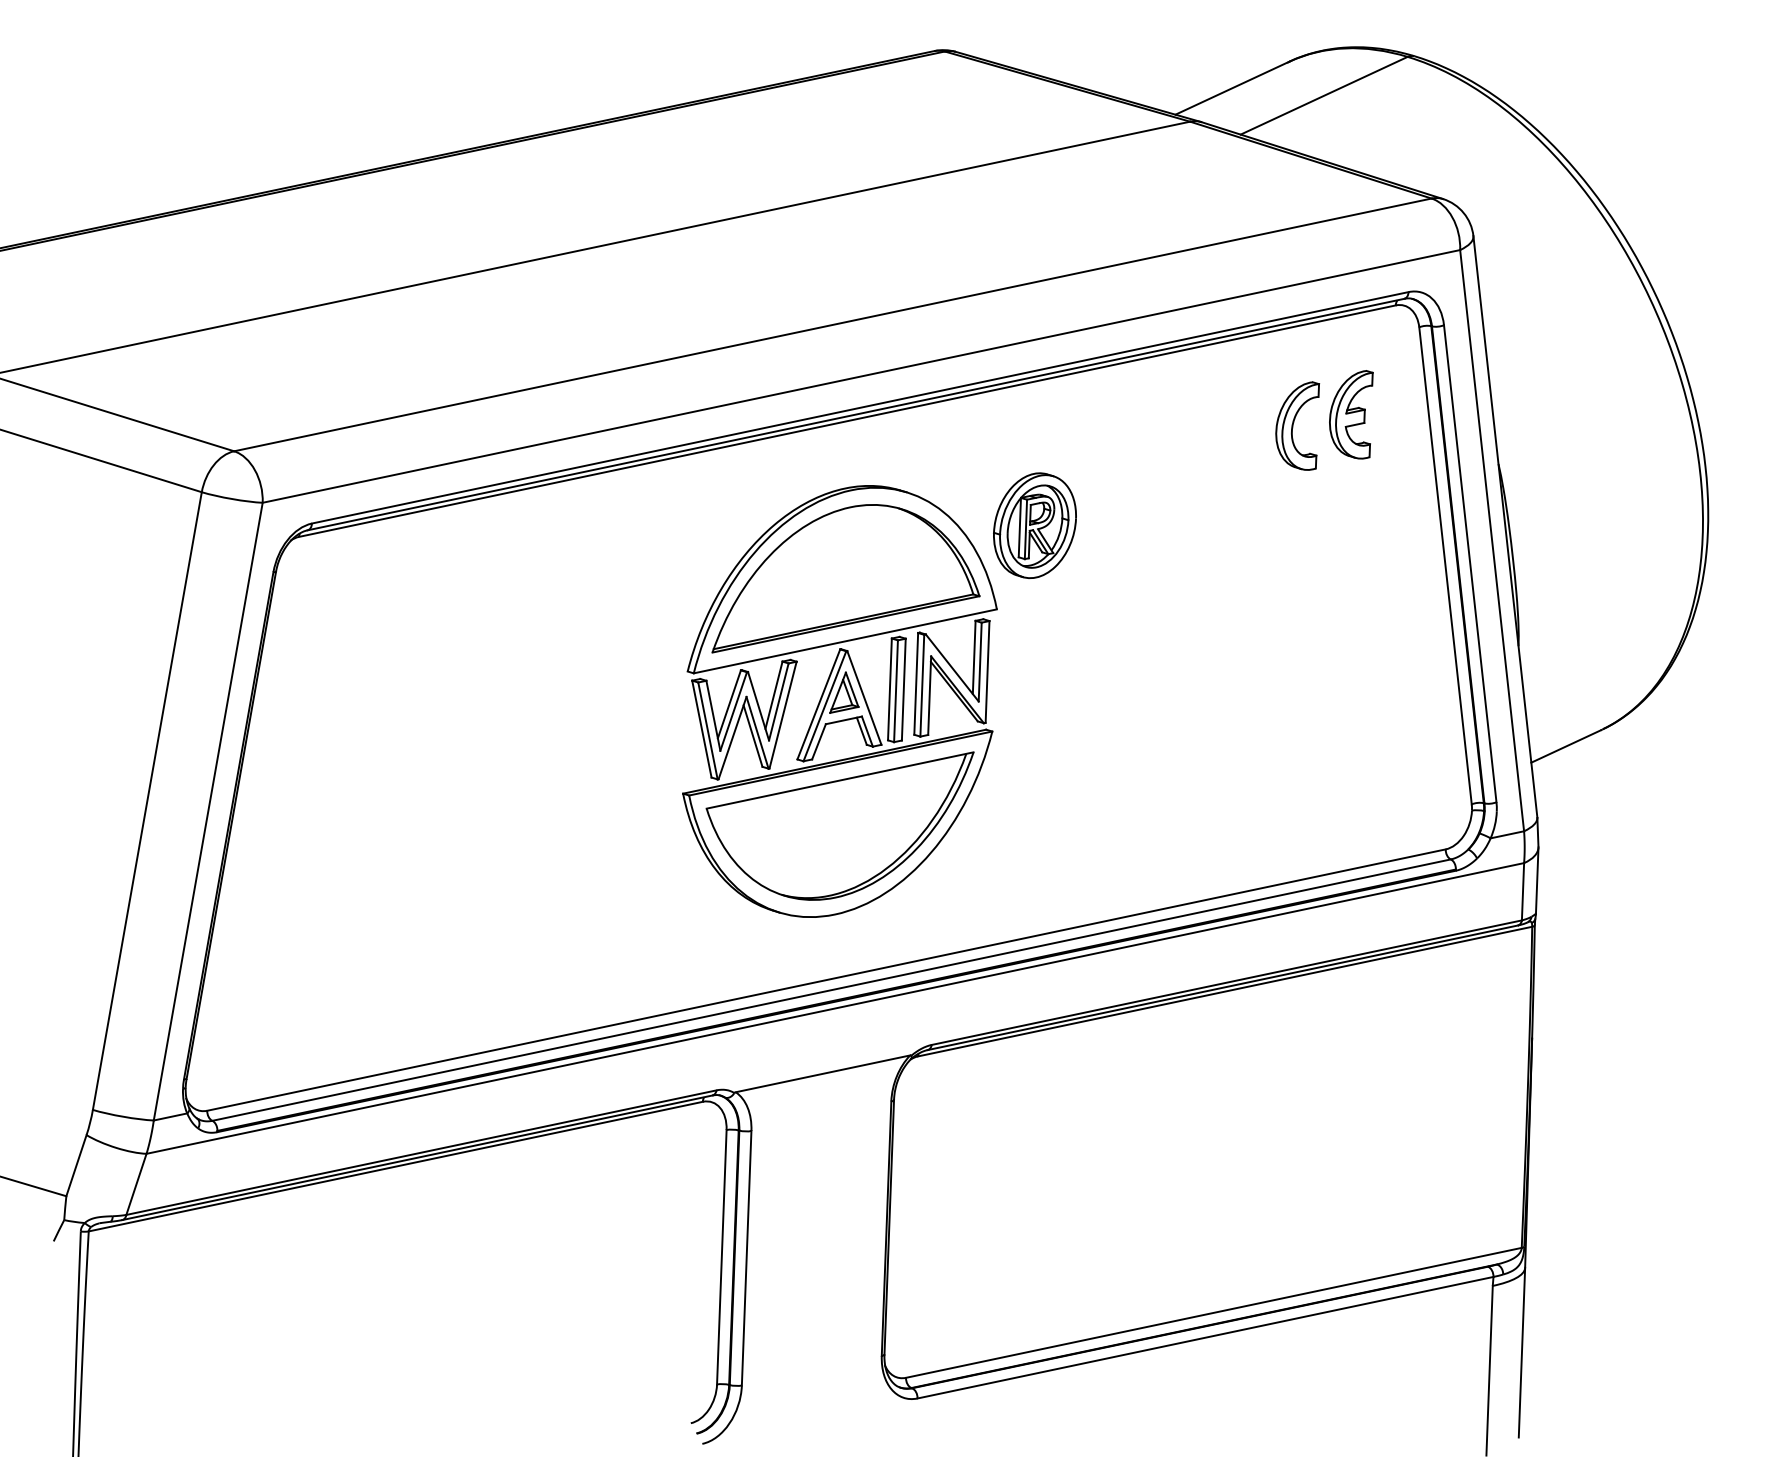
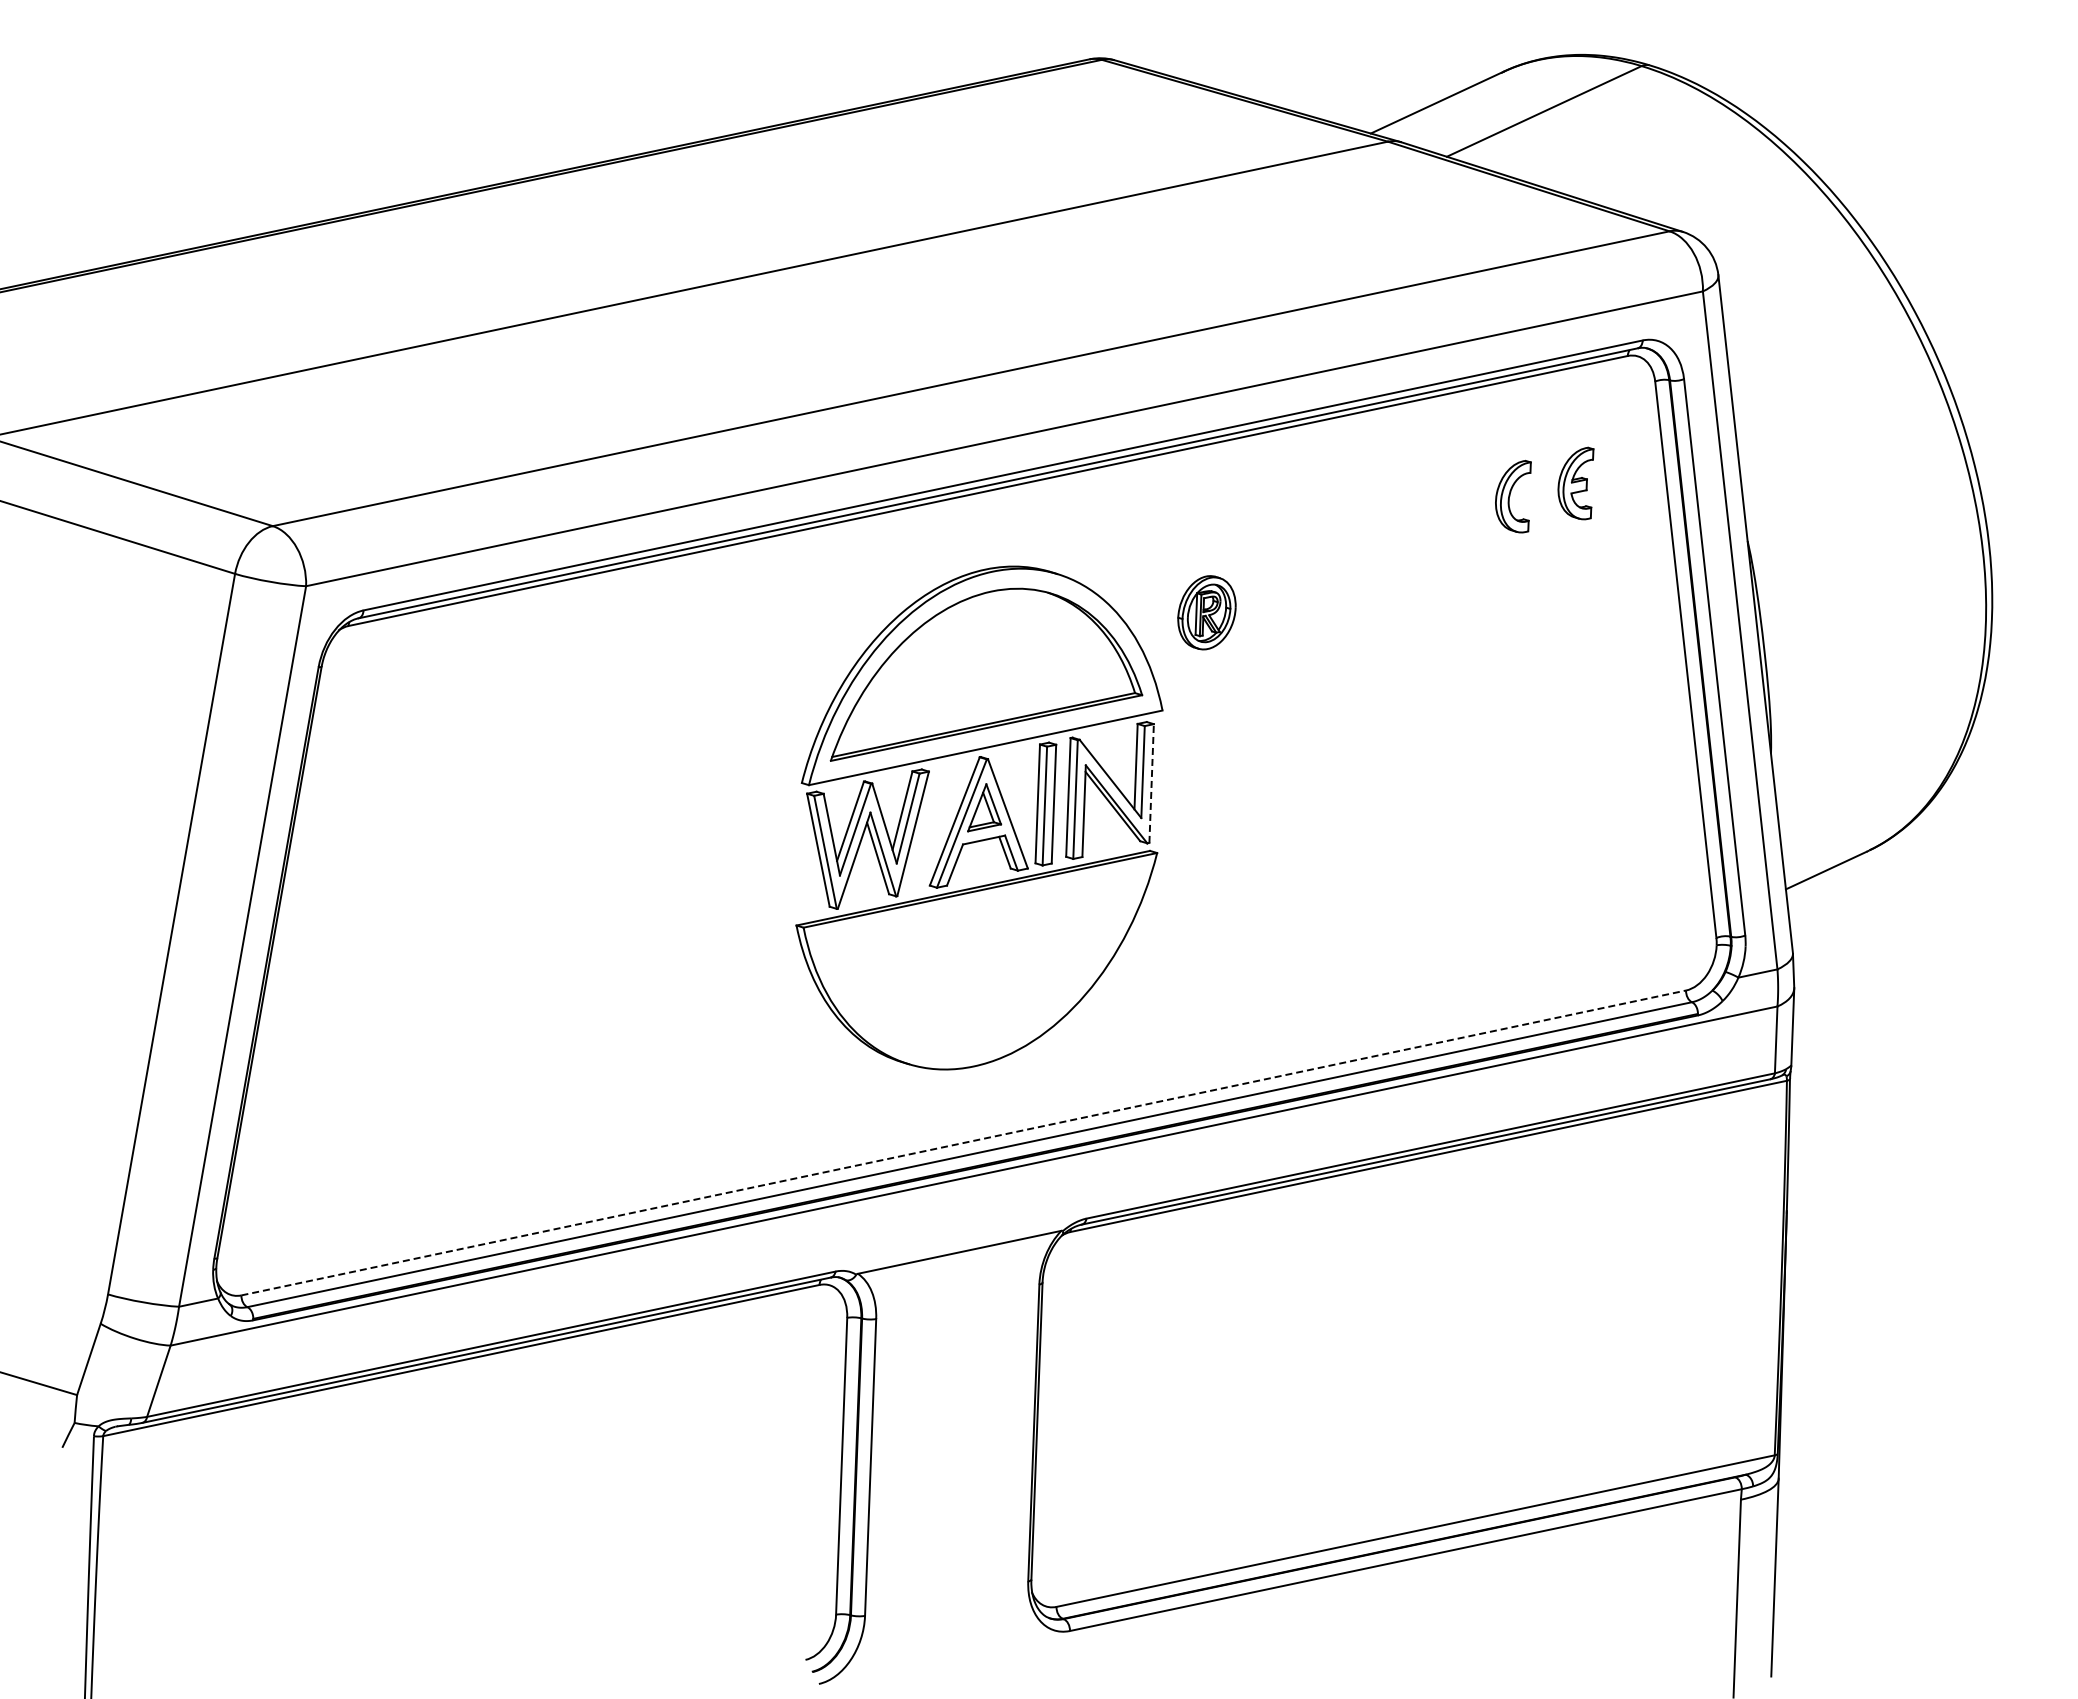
part: (1350, 414) -> (1575, 483), size x0.7
part: (1297, 425) -> (1513, 496), size x0.7
part: (1034, 525) -> (1206, 612), size x0.6
line: (987, 671) -> (1151, 783), solid -> dashed
part: (839, 826) -> (979, 963), removed
line: (827, 979) -> (964, 1142), solid -> dashed

